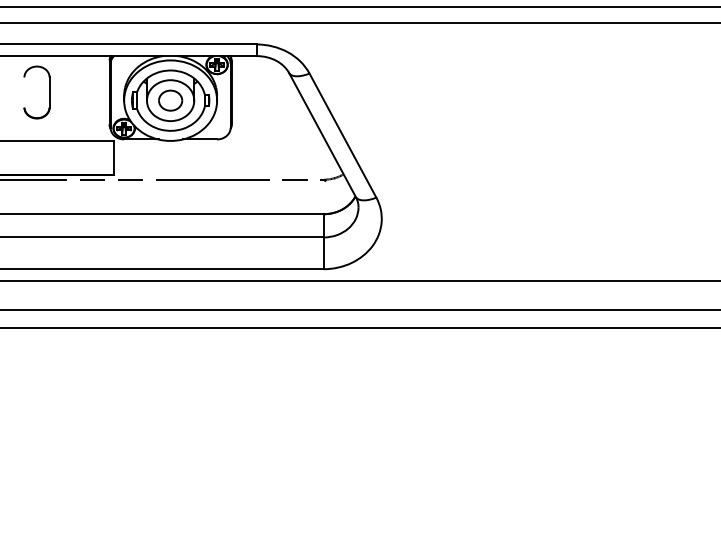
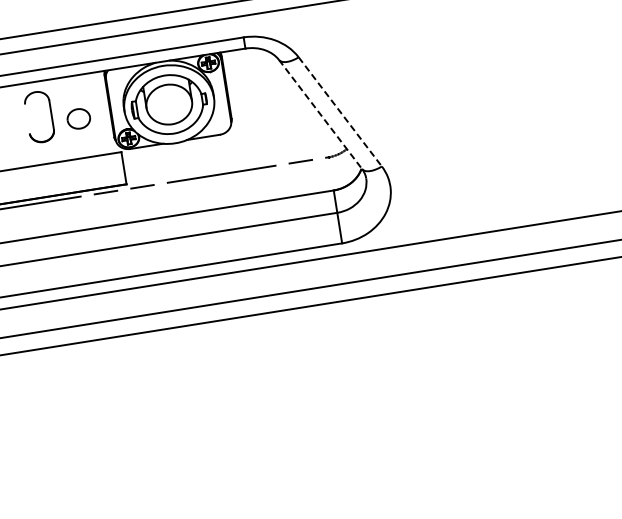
part: (170, 100) -> (78, 118), moved
line: (322, 135) -> (320, 114), solid -> dashed
line: (343, 136) -> (340, 112), solid -> dashed

